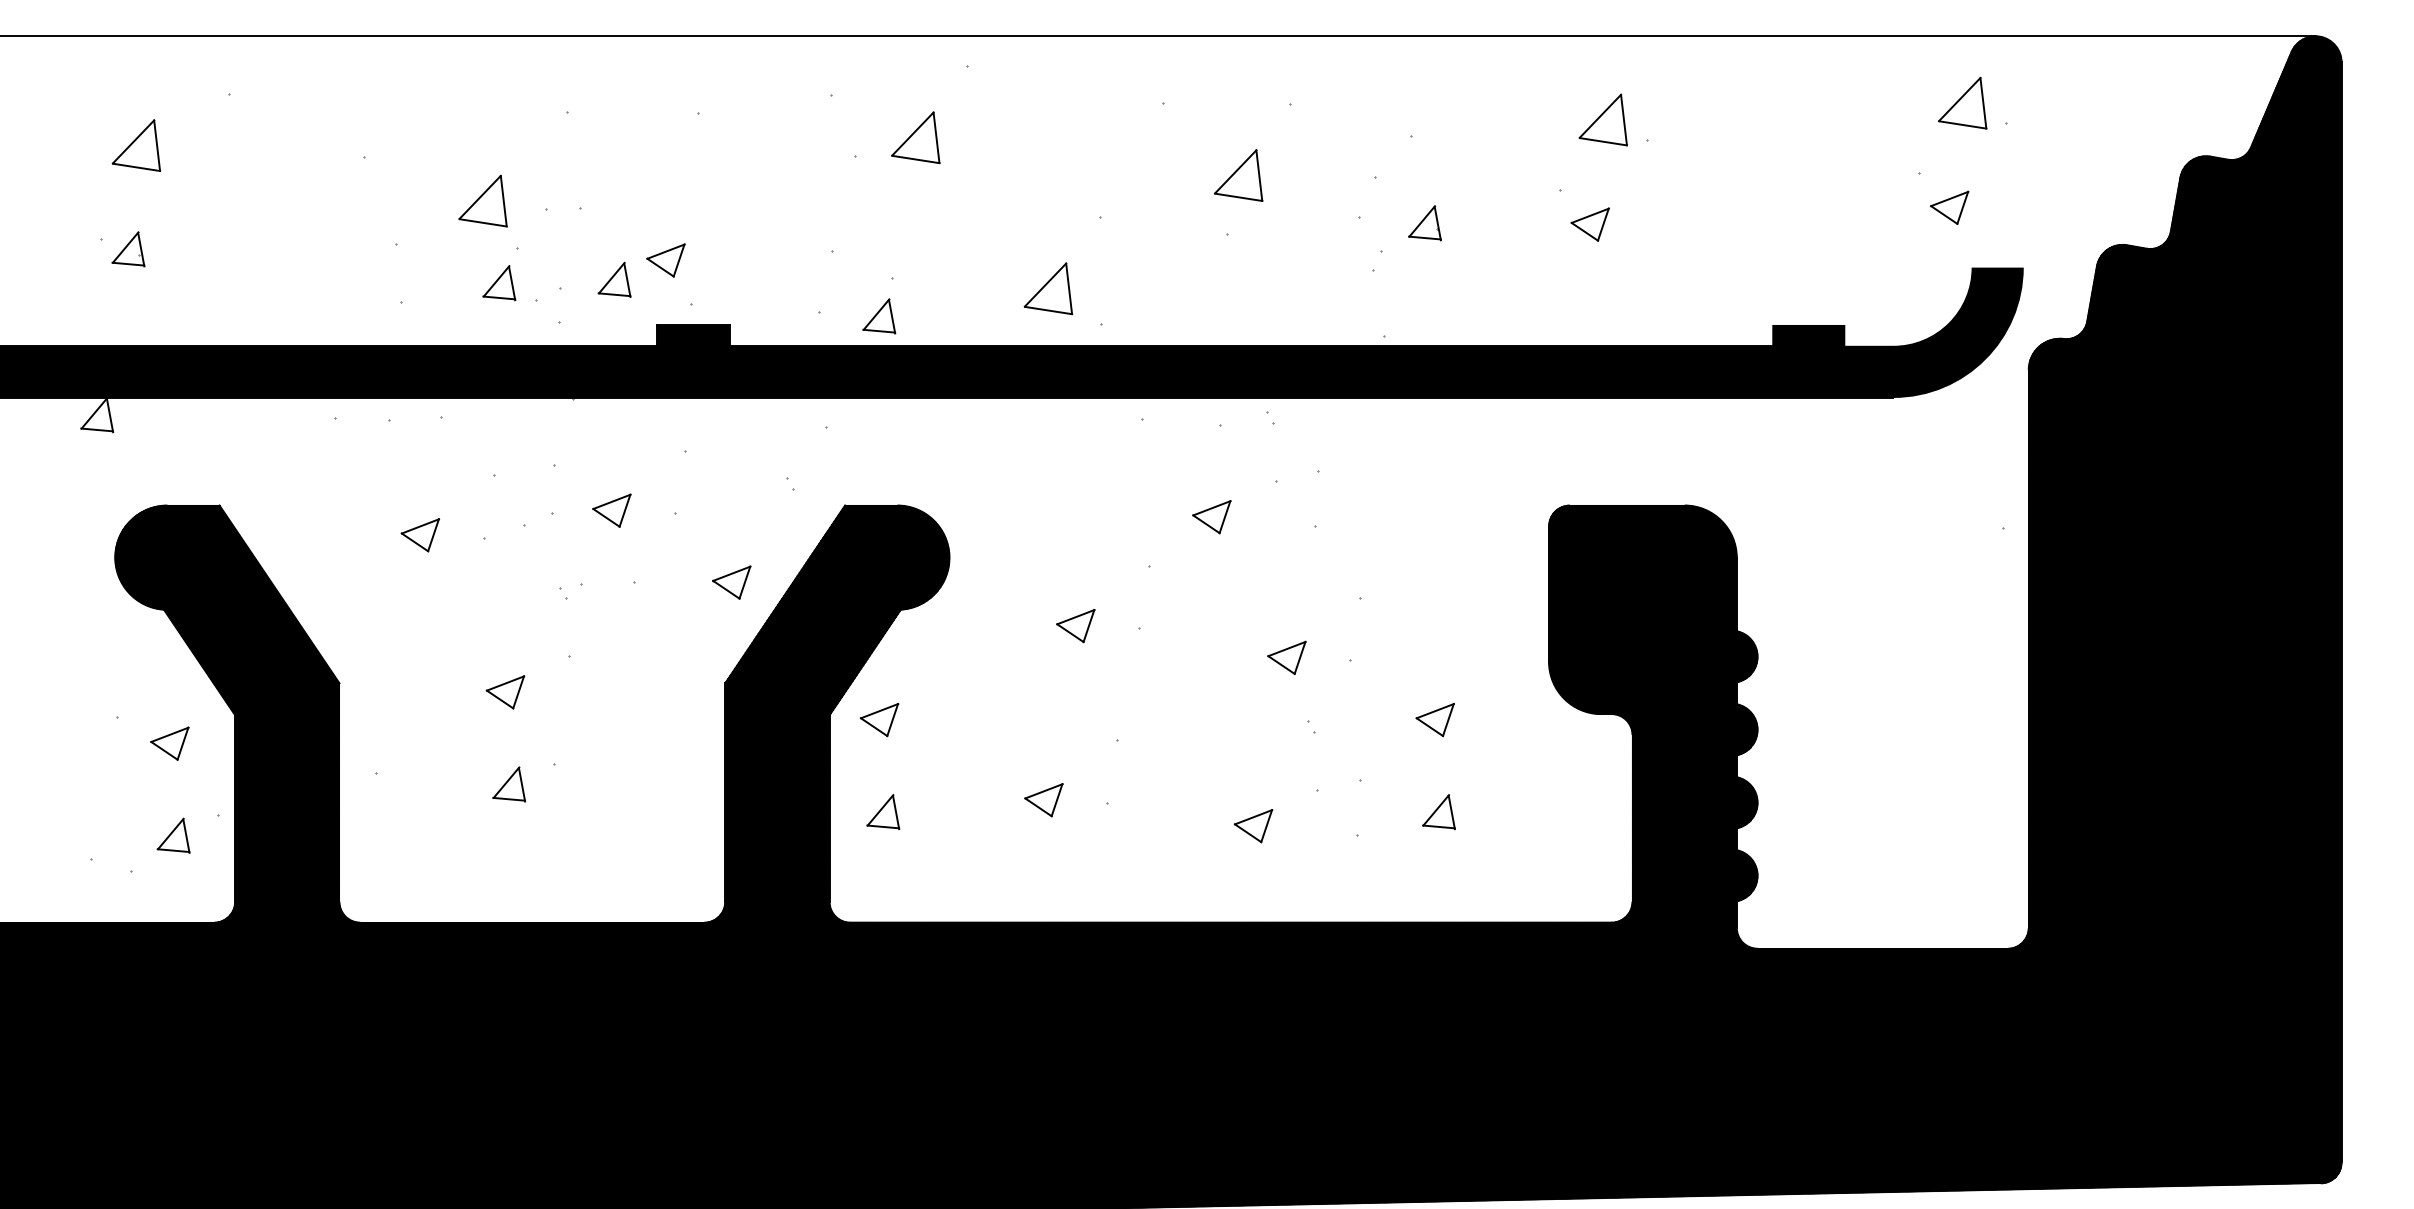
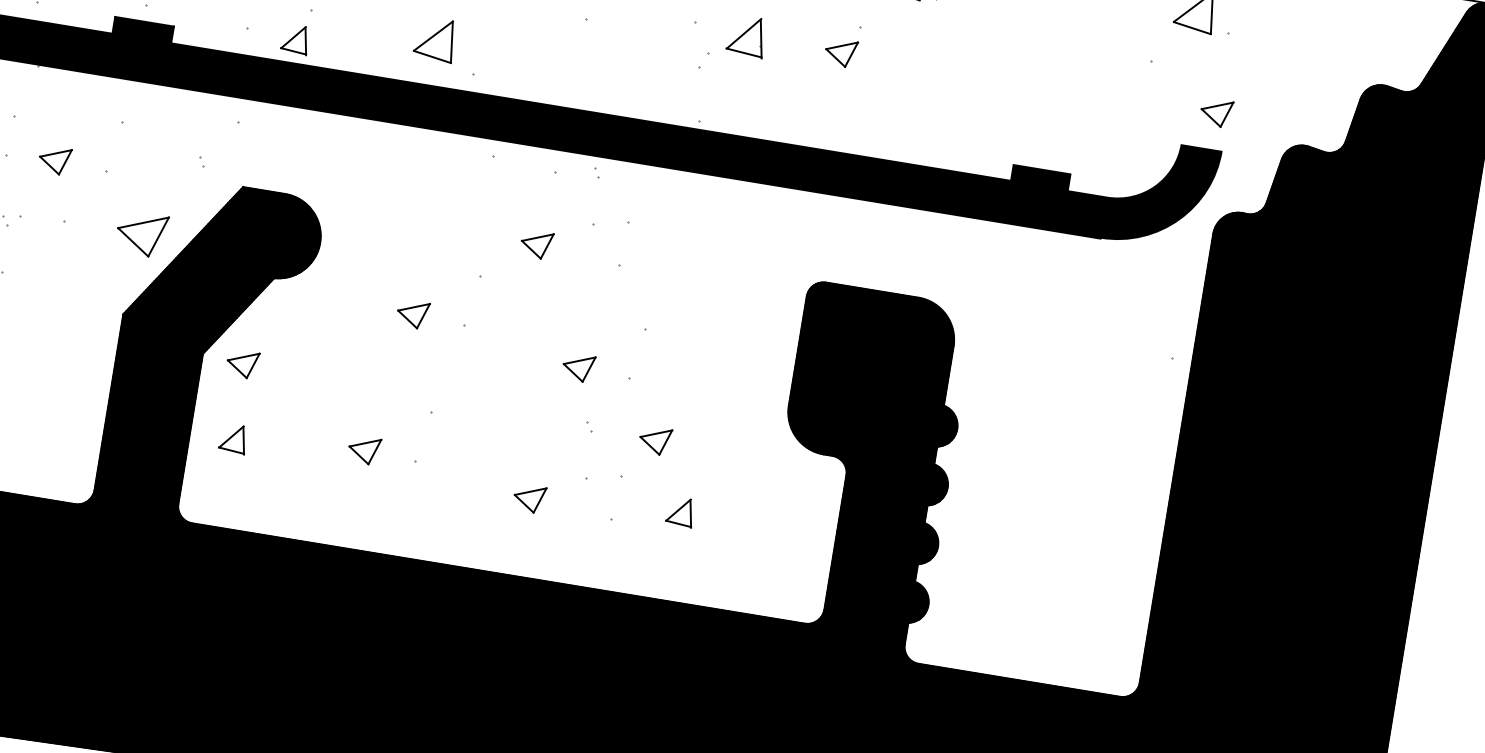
part: (1949, 207) -> (1216, 112), moved
part: (1424, 223) -> (746, 36), size x1.4
part: (1589, 224) -> (840, 52), moved
part: (731, 582) -> (141, 234), size x1.6
part: (1434, 720) -> (654, 441), moved

